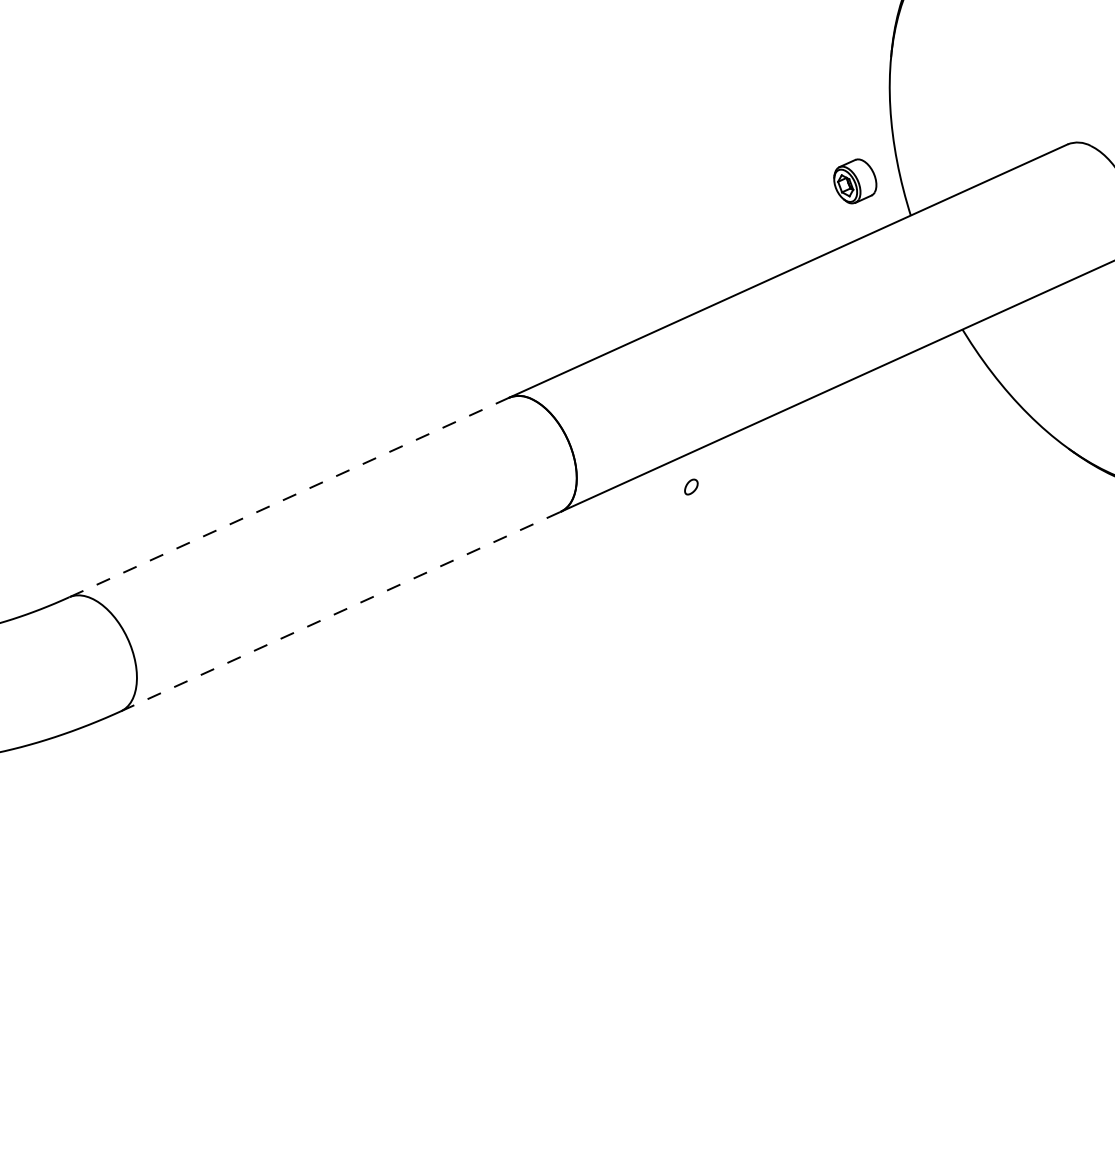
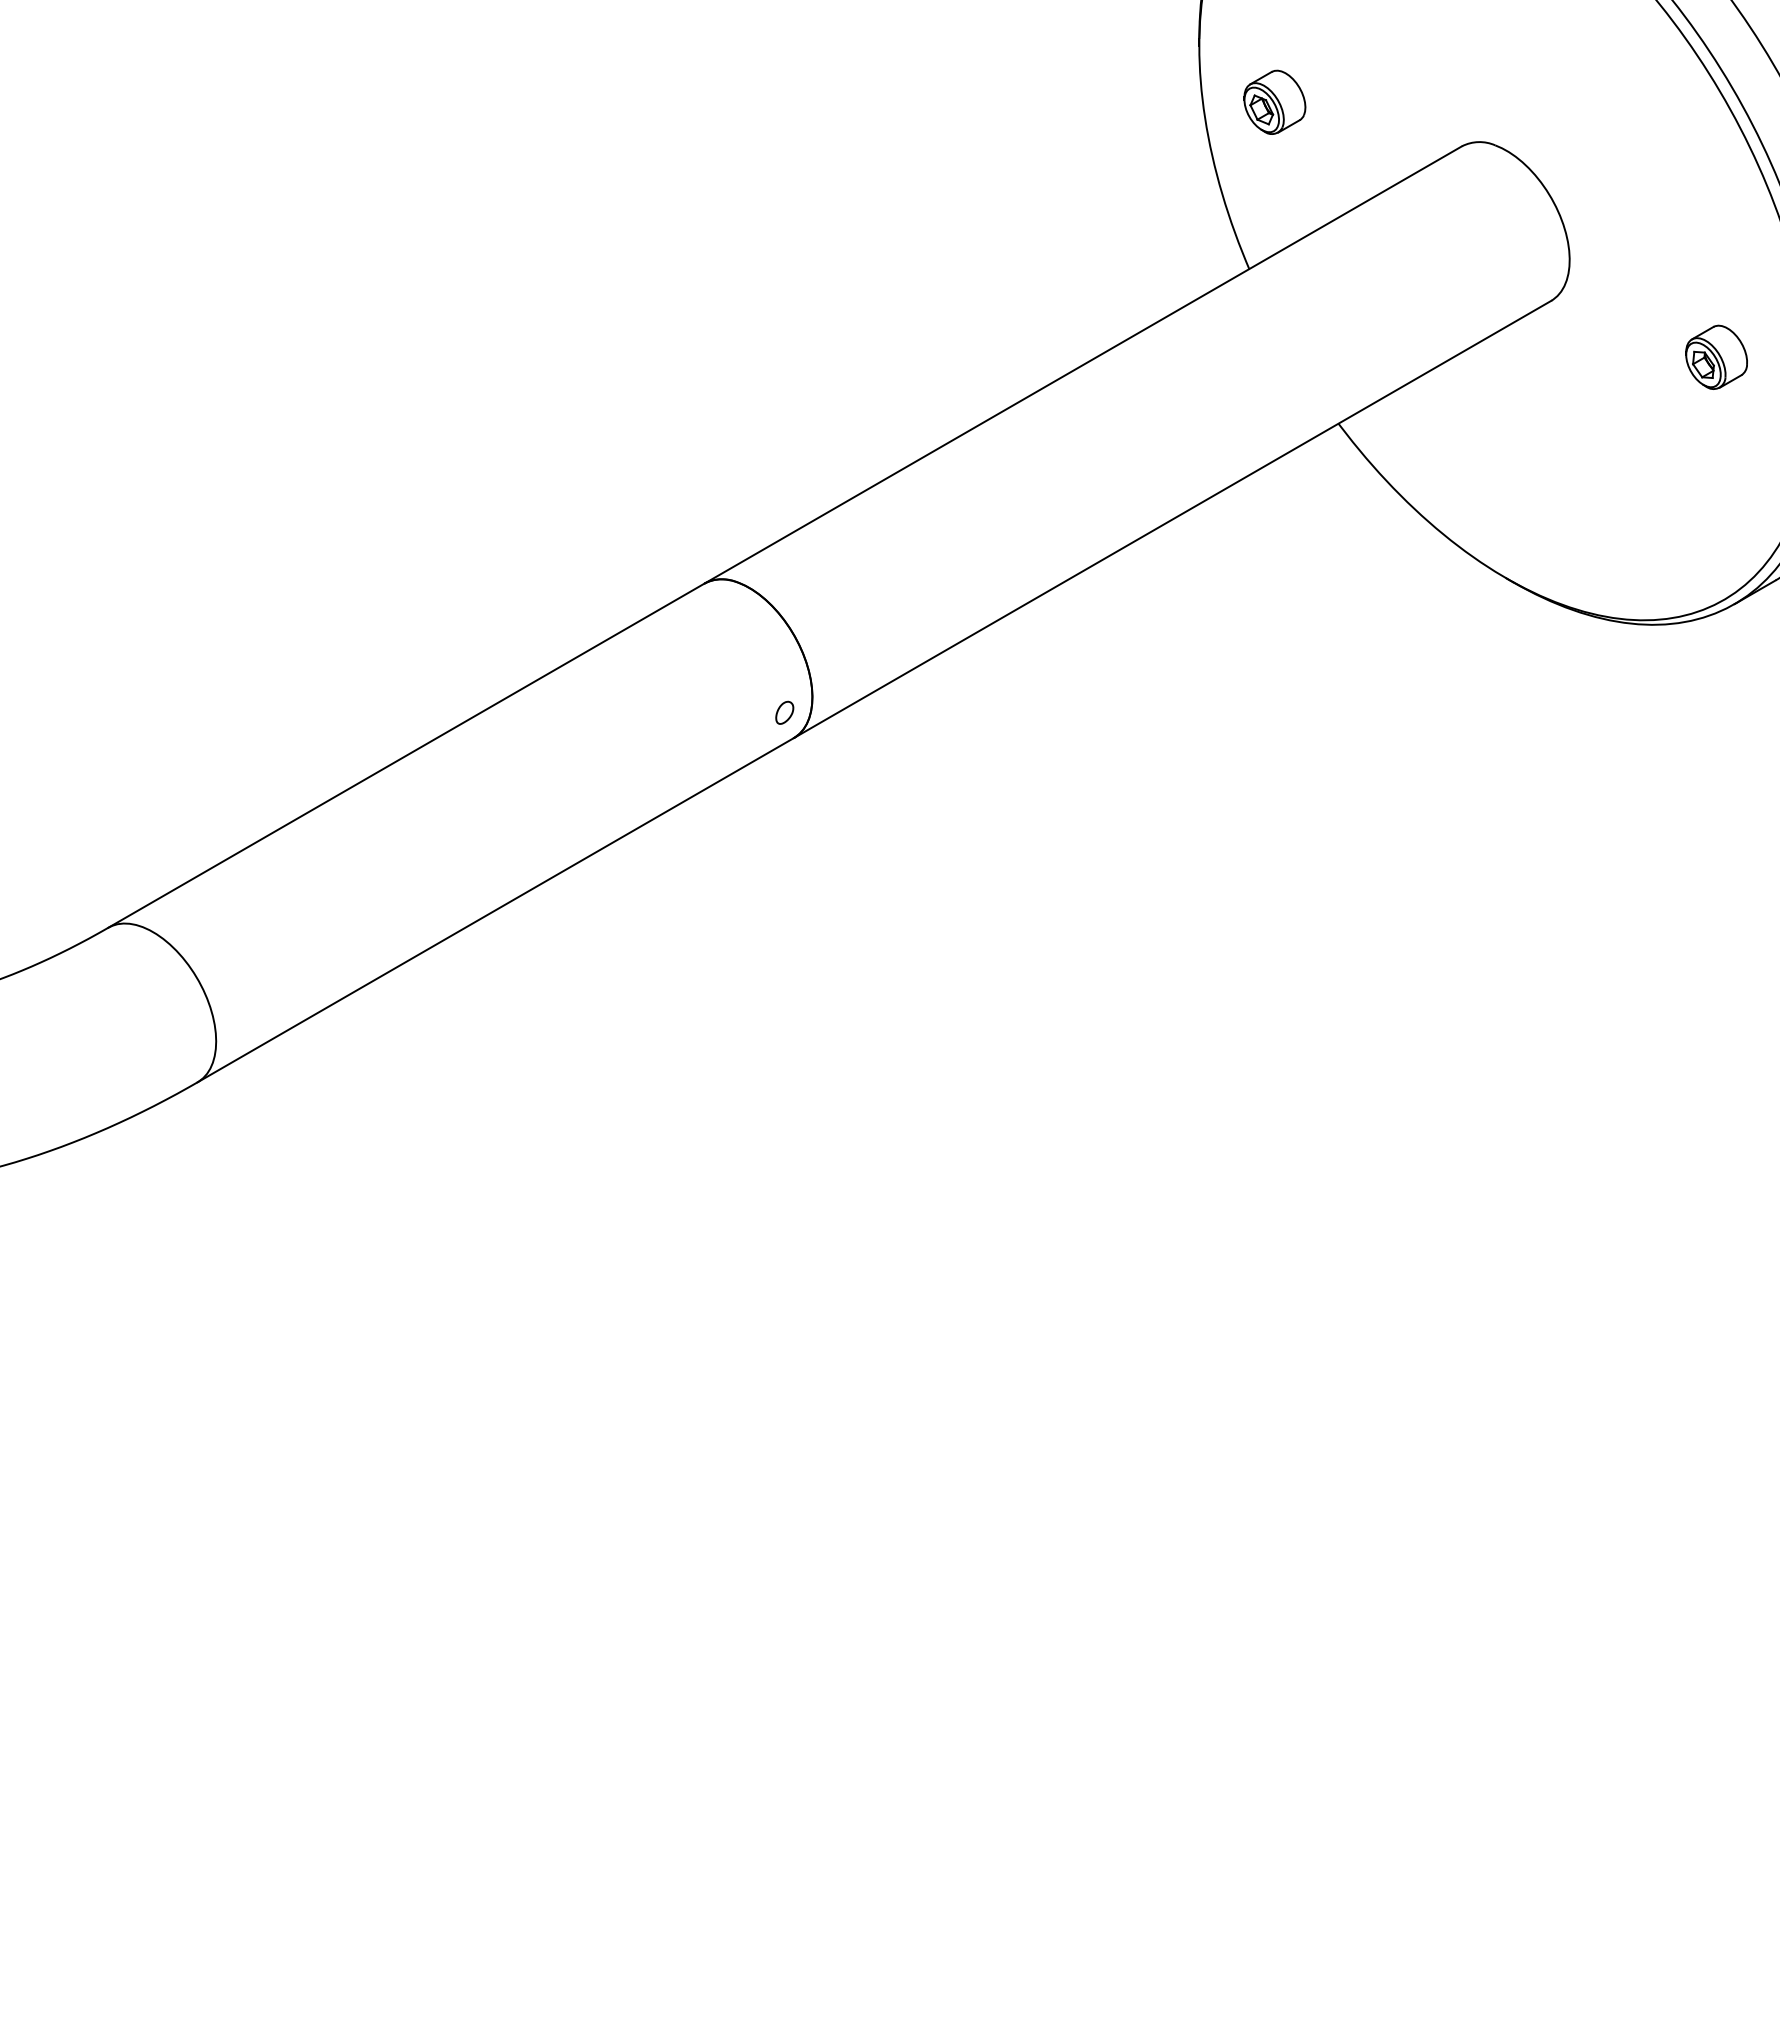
part: (855, 180) -> (1274, 101), moved
part: (691, 486) -> (784, 712), moved
line: (289, 497) -> (406, 755), dashed -> solid
line: (341, 611) -> (496, 909), dashed -> solid

